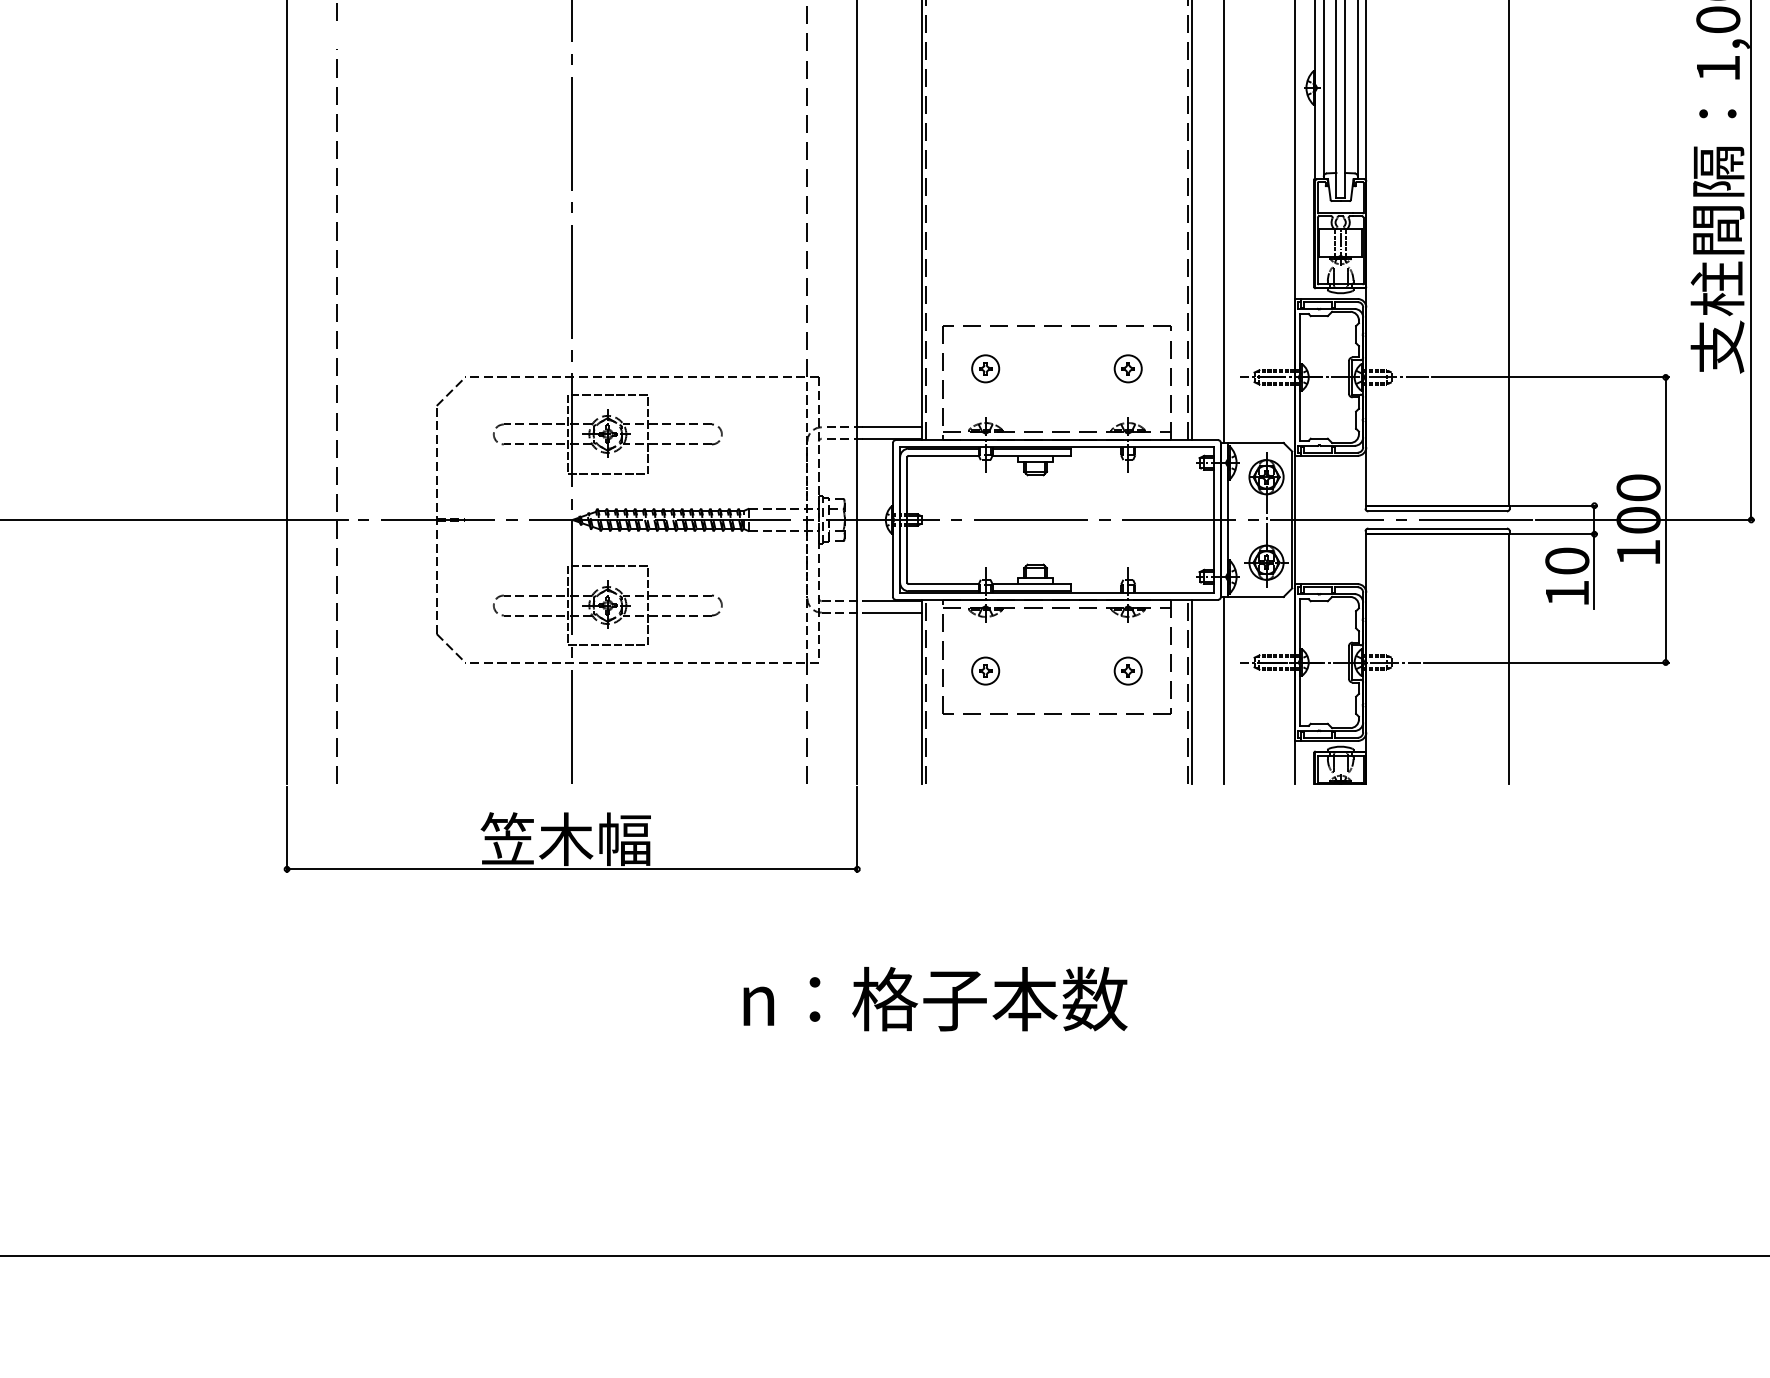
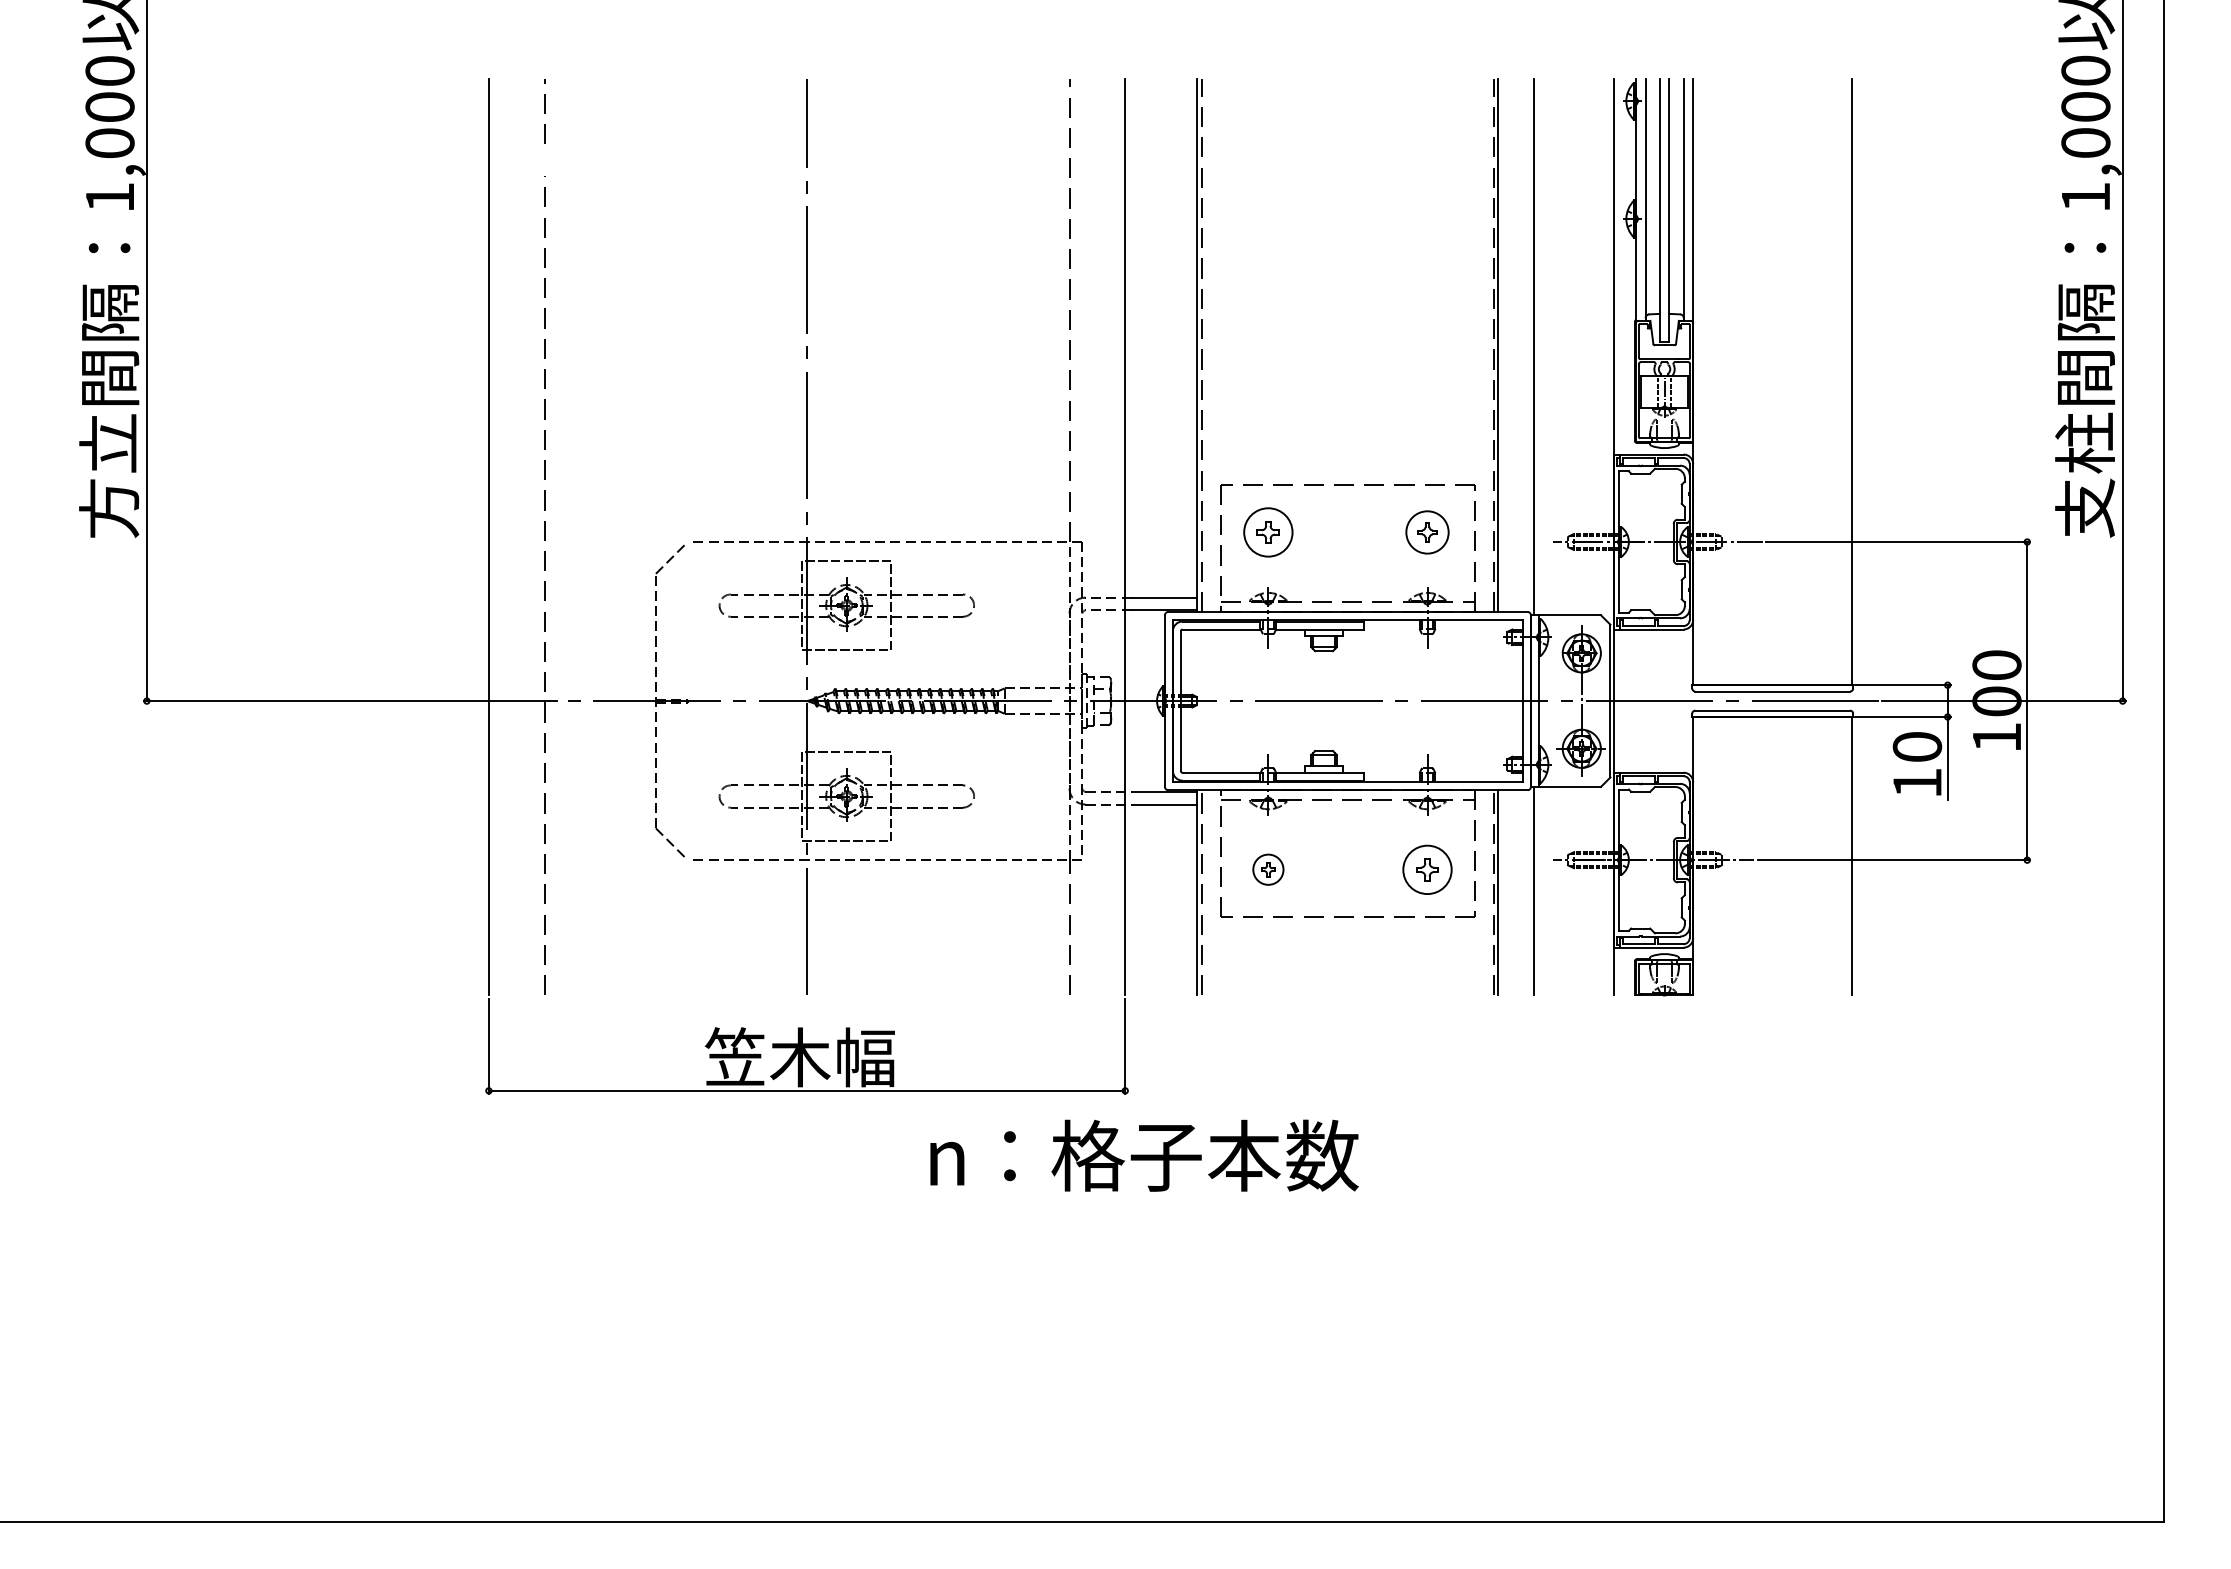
part: (985, 368) -> (1268, 532), size x1.6
part: (1128, 368) -> (1427, 532), size x1.4
part: (1128, 670) -> (1427, 869), size x1.6
text: (935, 998) -> (1144, 1155), moved

